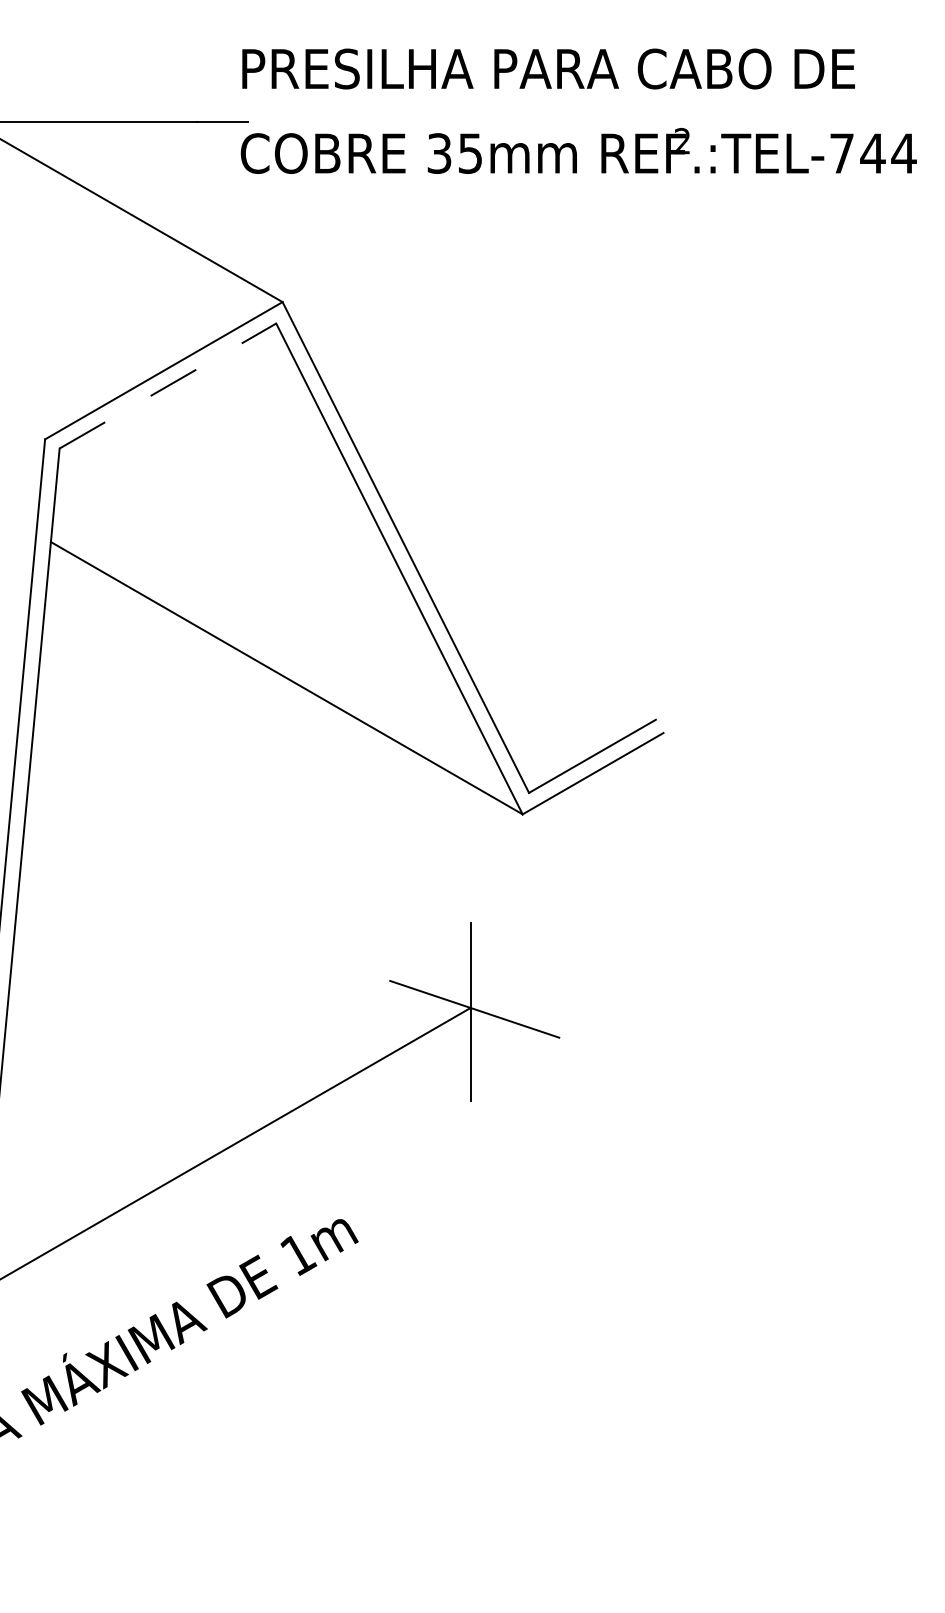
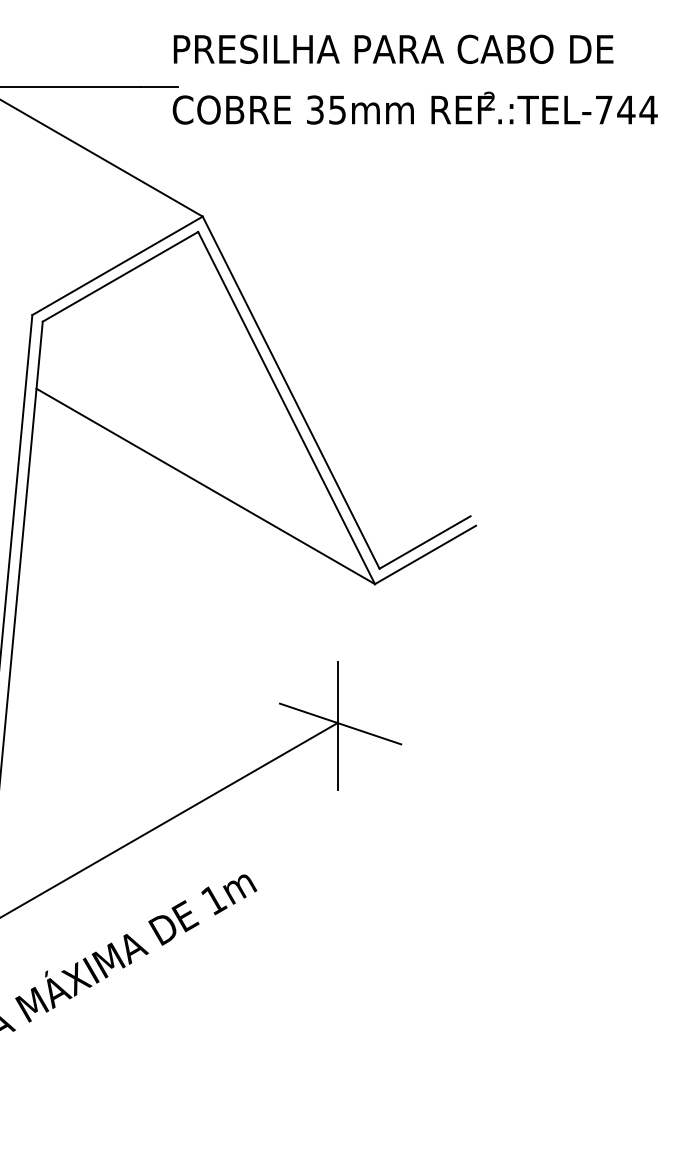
line: (167, 385) -> (120, 276), dashed -> solid

